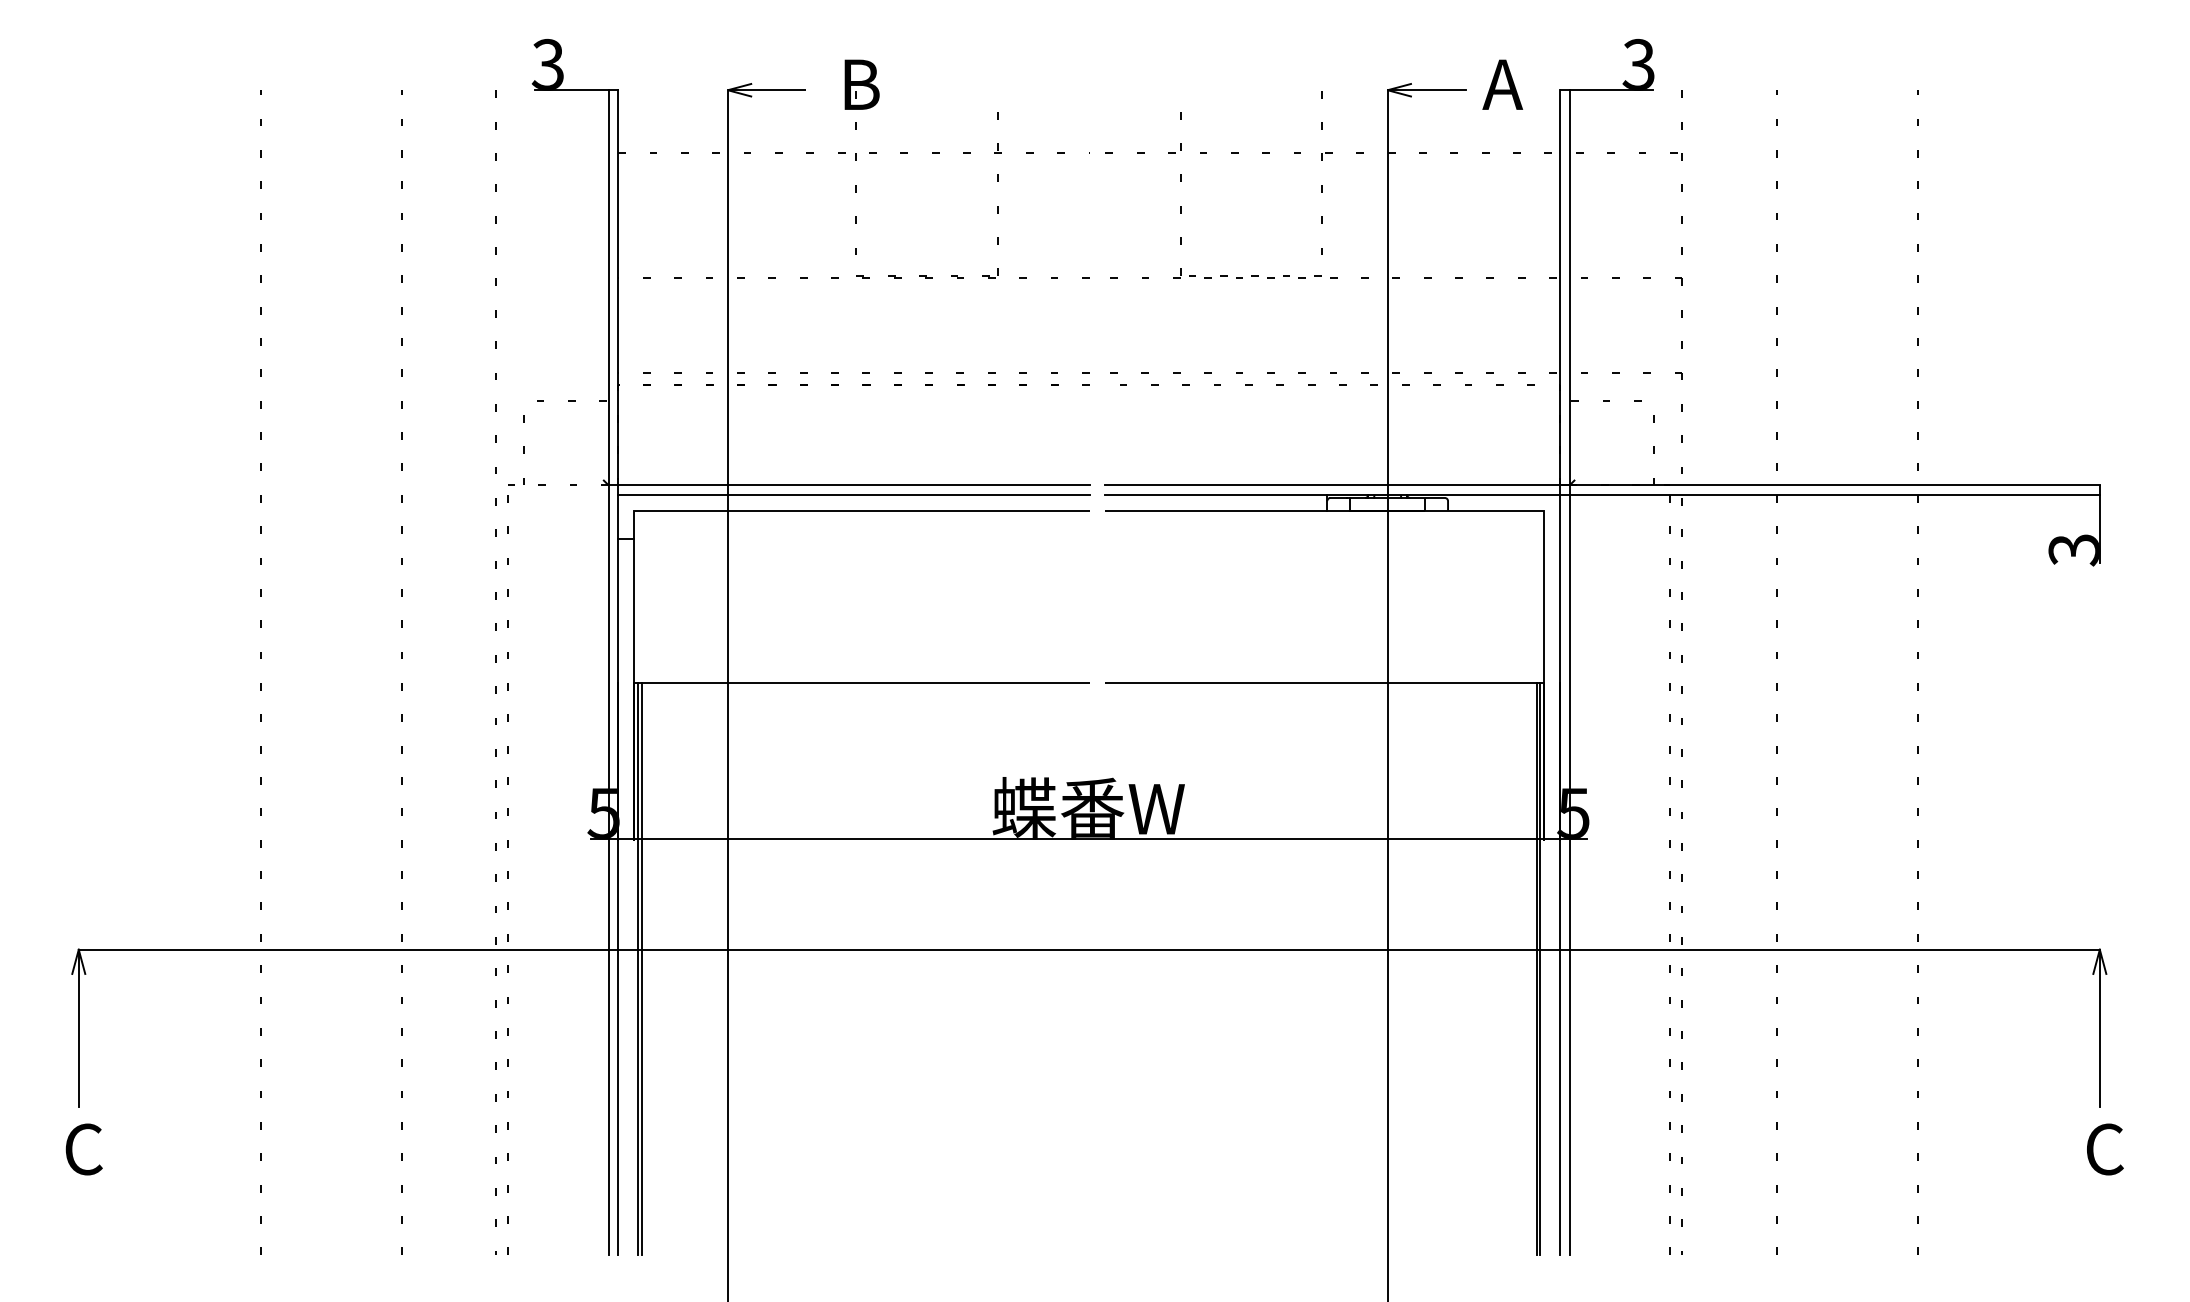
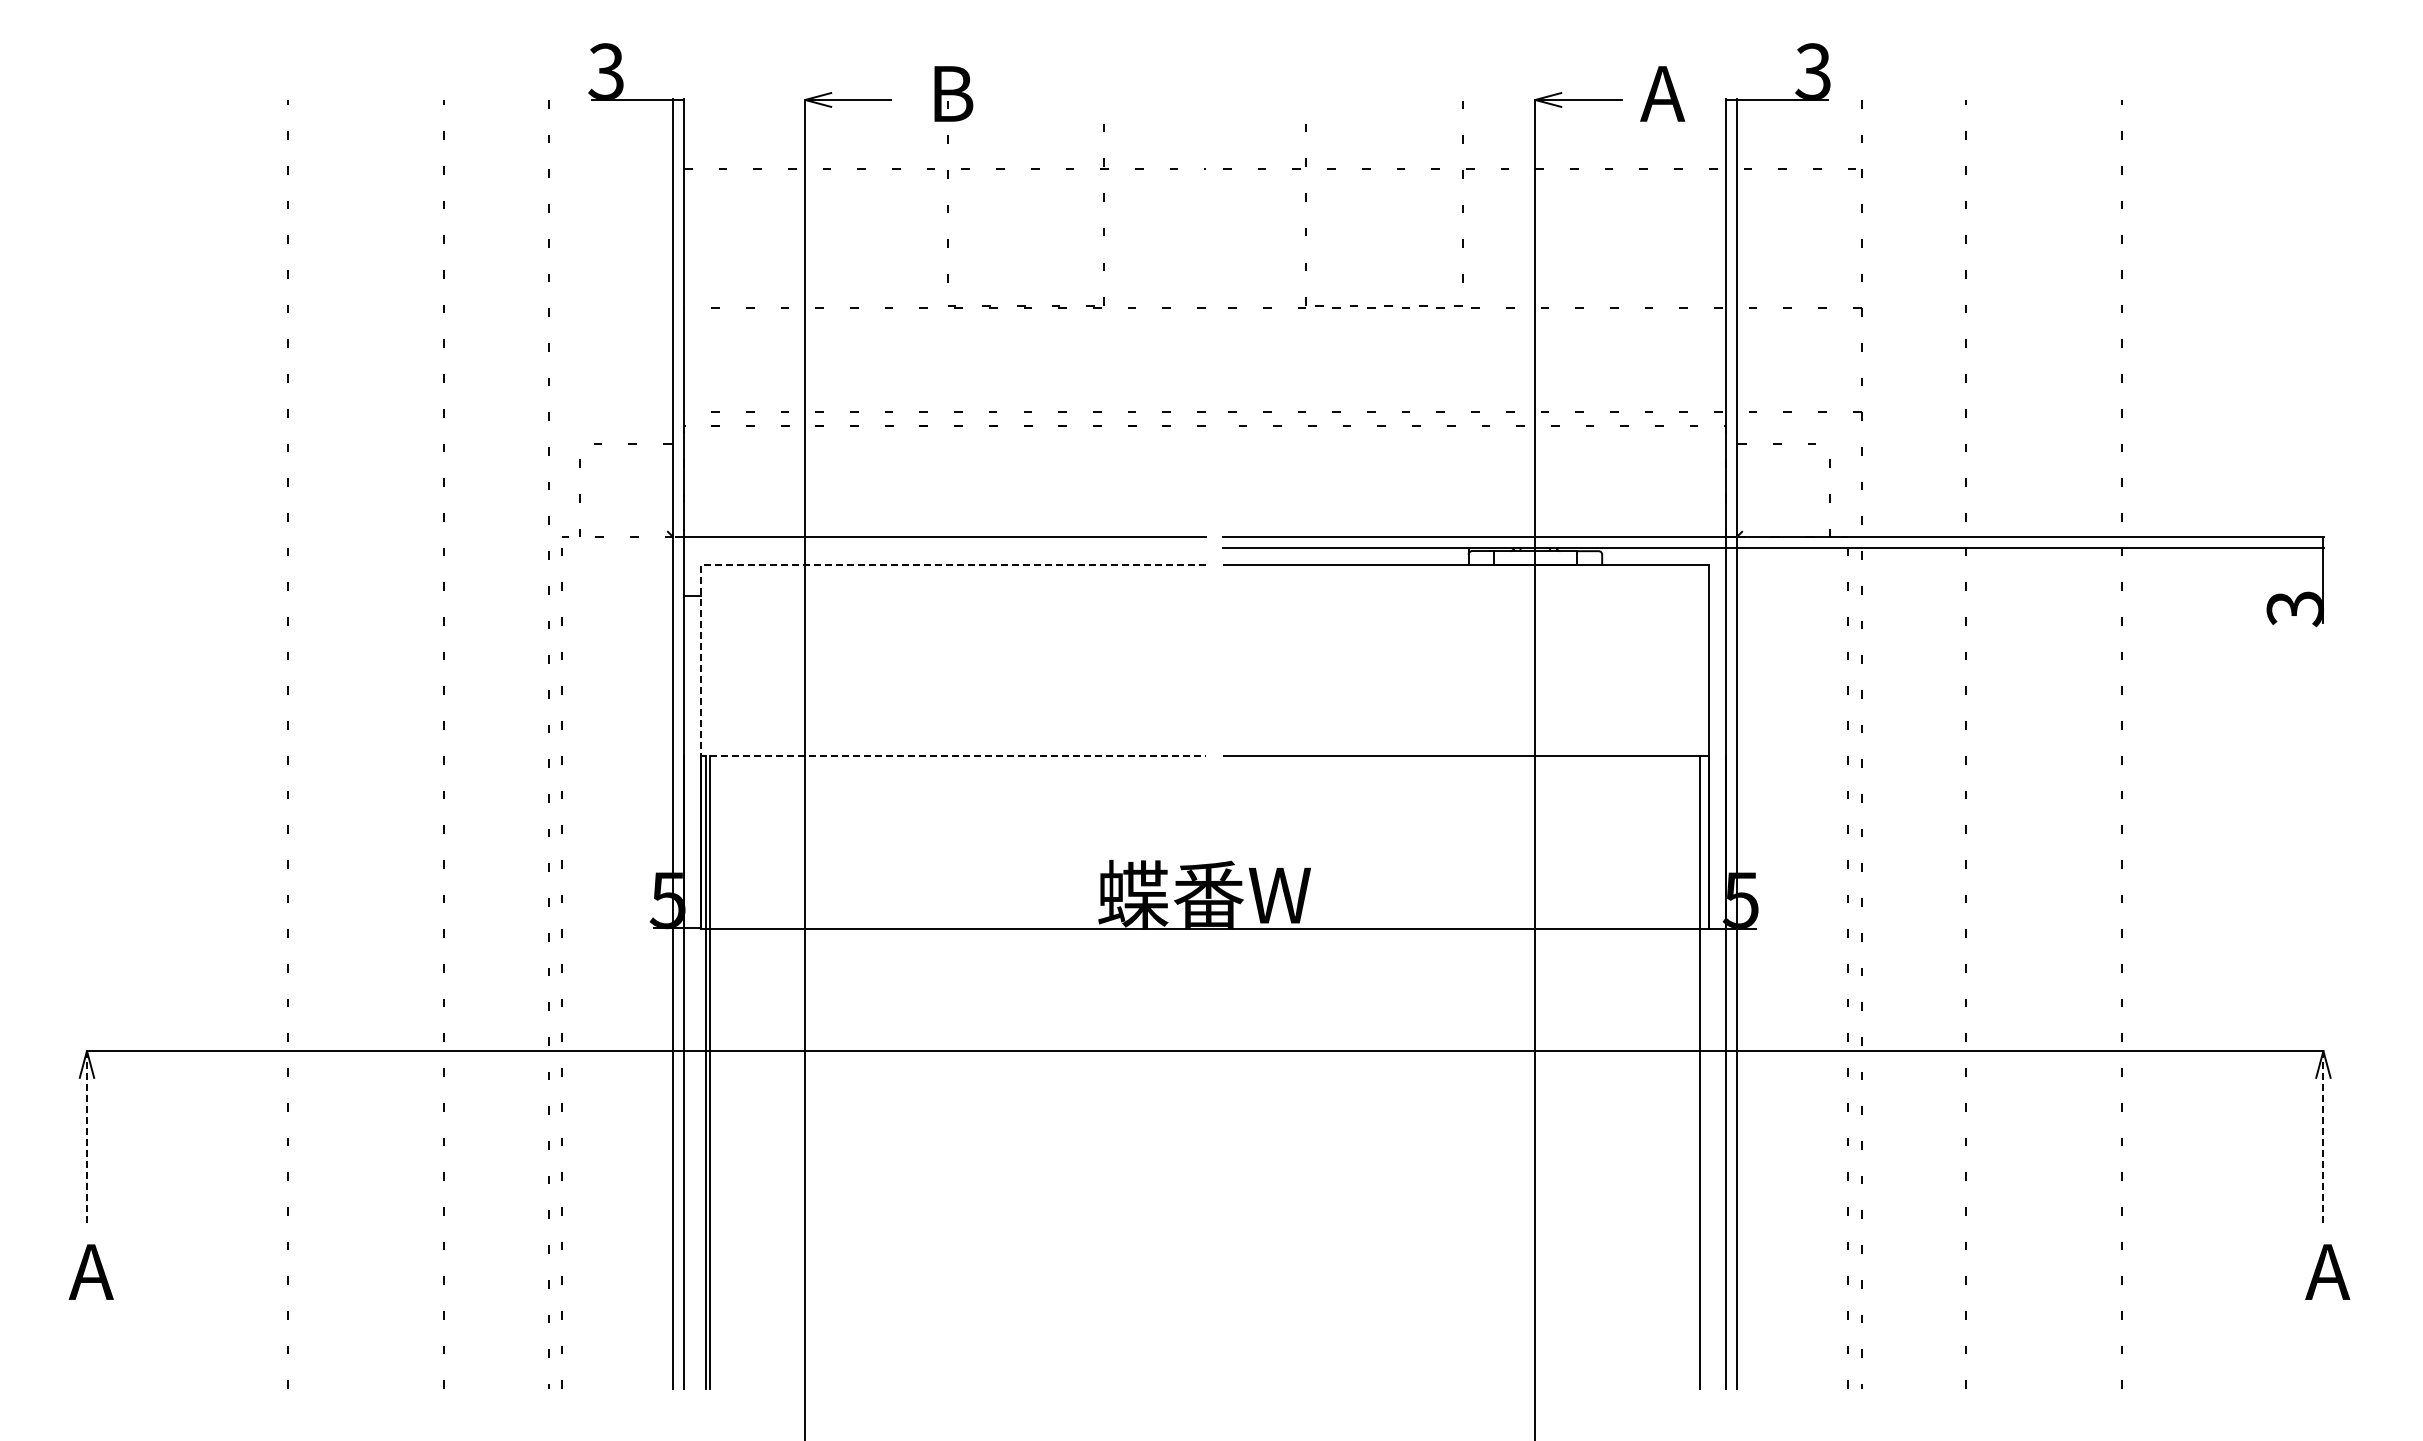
line: (853, 494) -> (944, 547), removed
line: (634, 596) -> (701, 660), solid -> dashed
line: (1539, 969) -> (1703, 1072), removed
line: (78, 1027) -> (86, 1137), solid -> dashed
line: (2099, 1027) -> (2323, 1137), solid -> dashed
text: (81, 1148) -> (90, 1271), C -> A
text: (2103, 1148) -> (2327, 1271), C -> A

